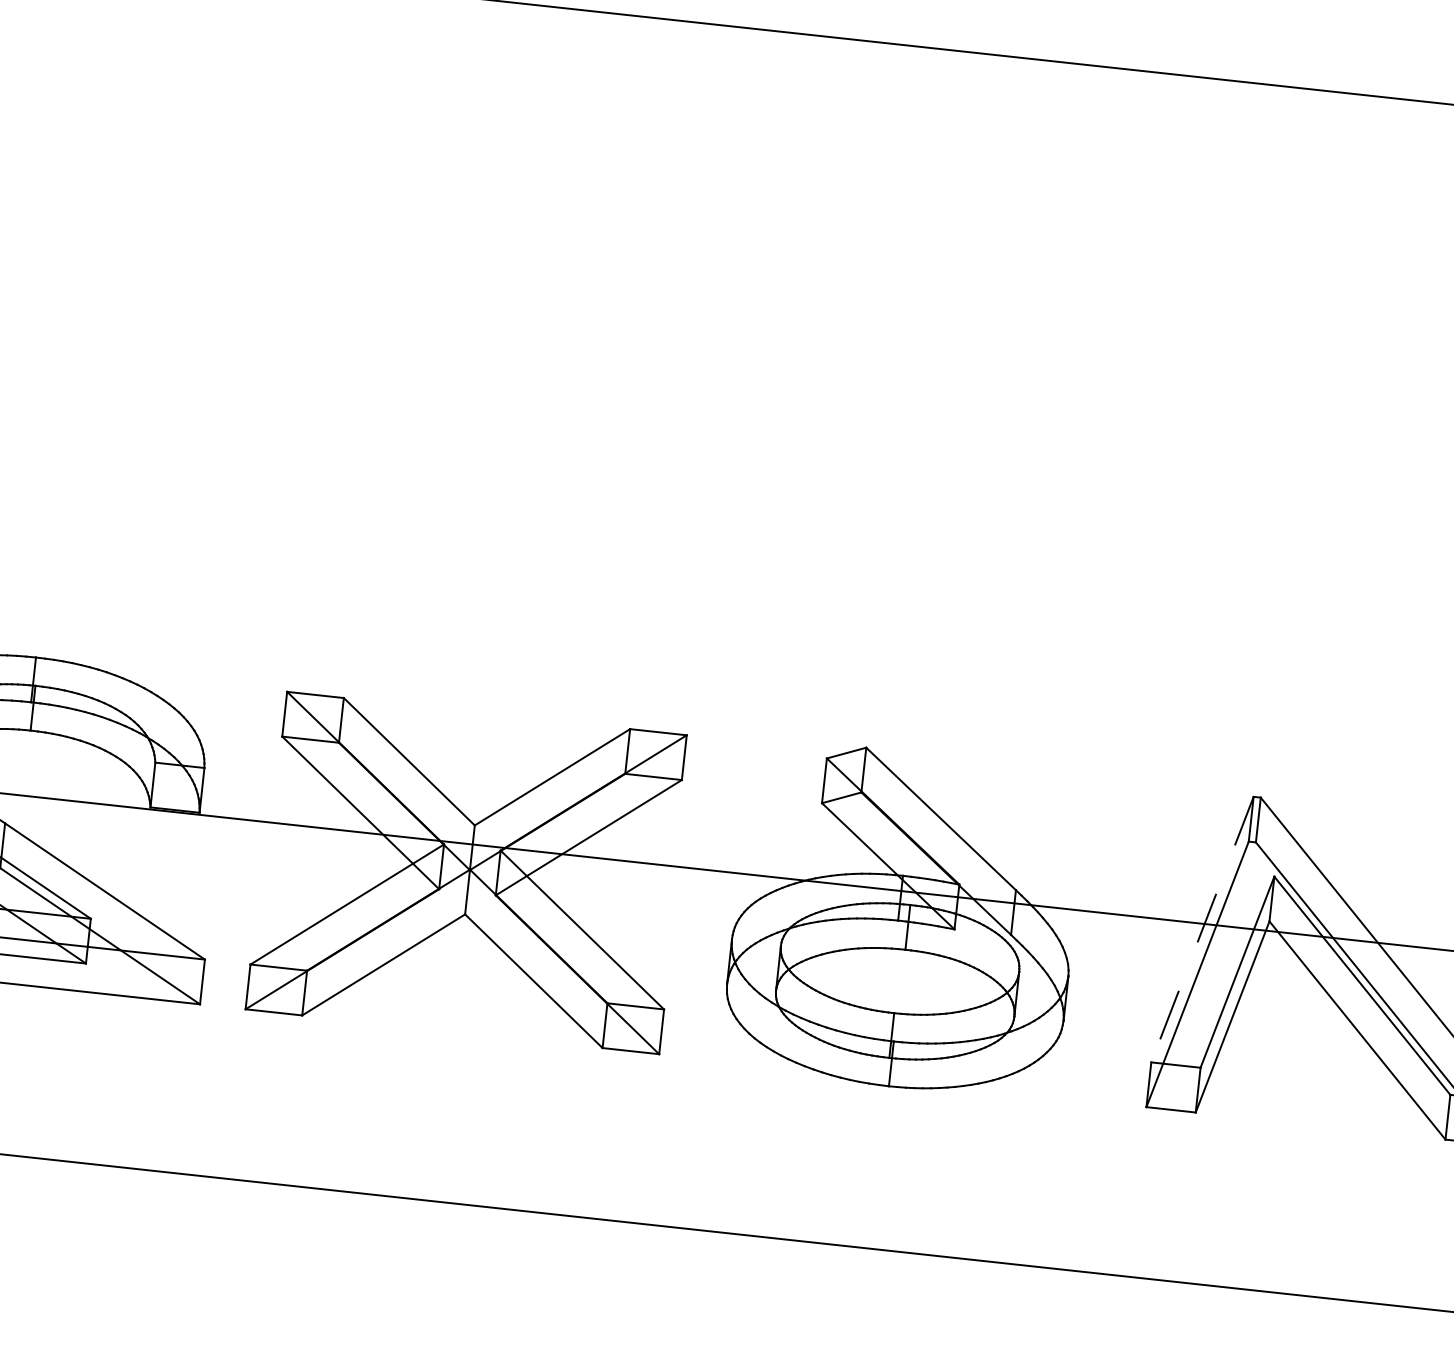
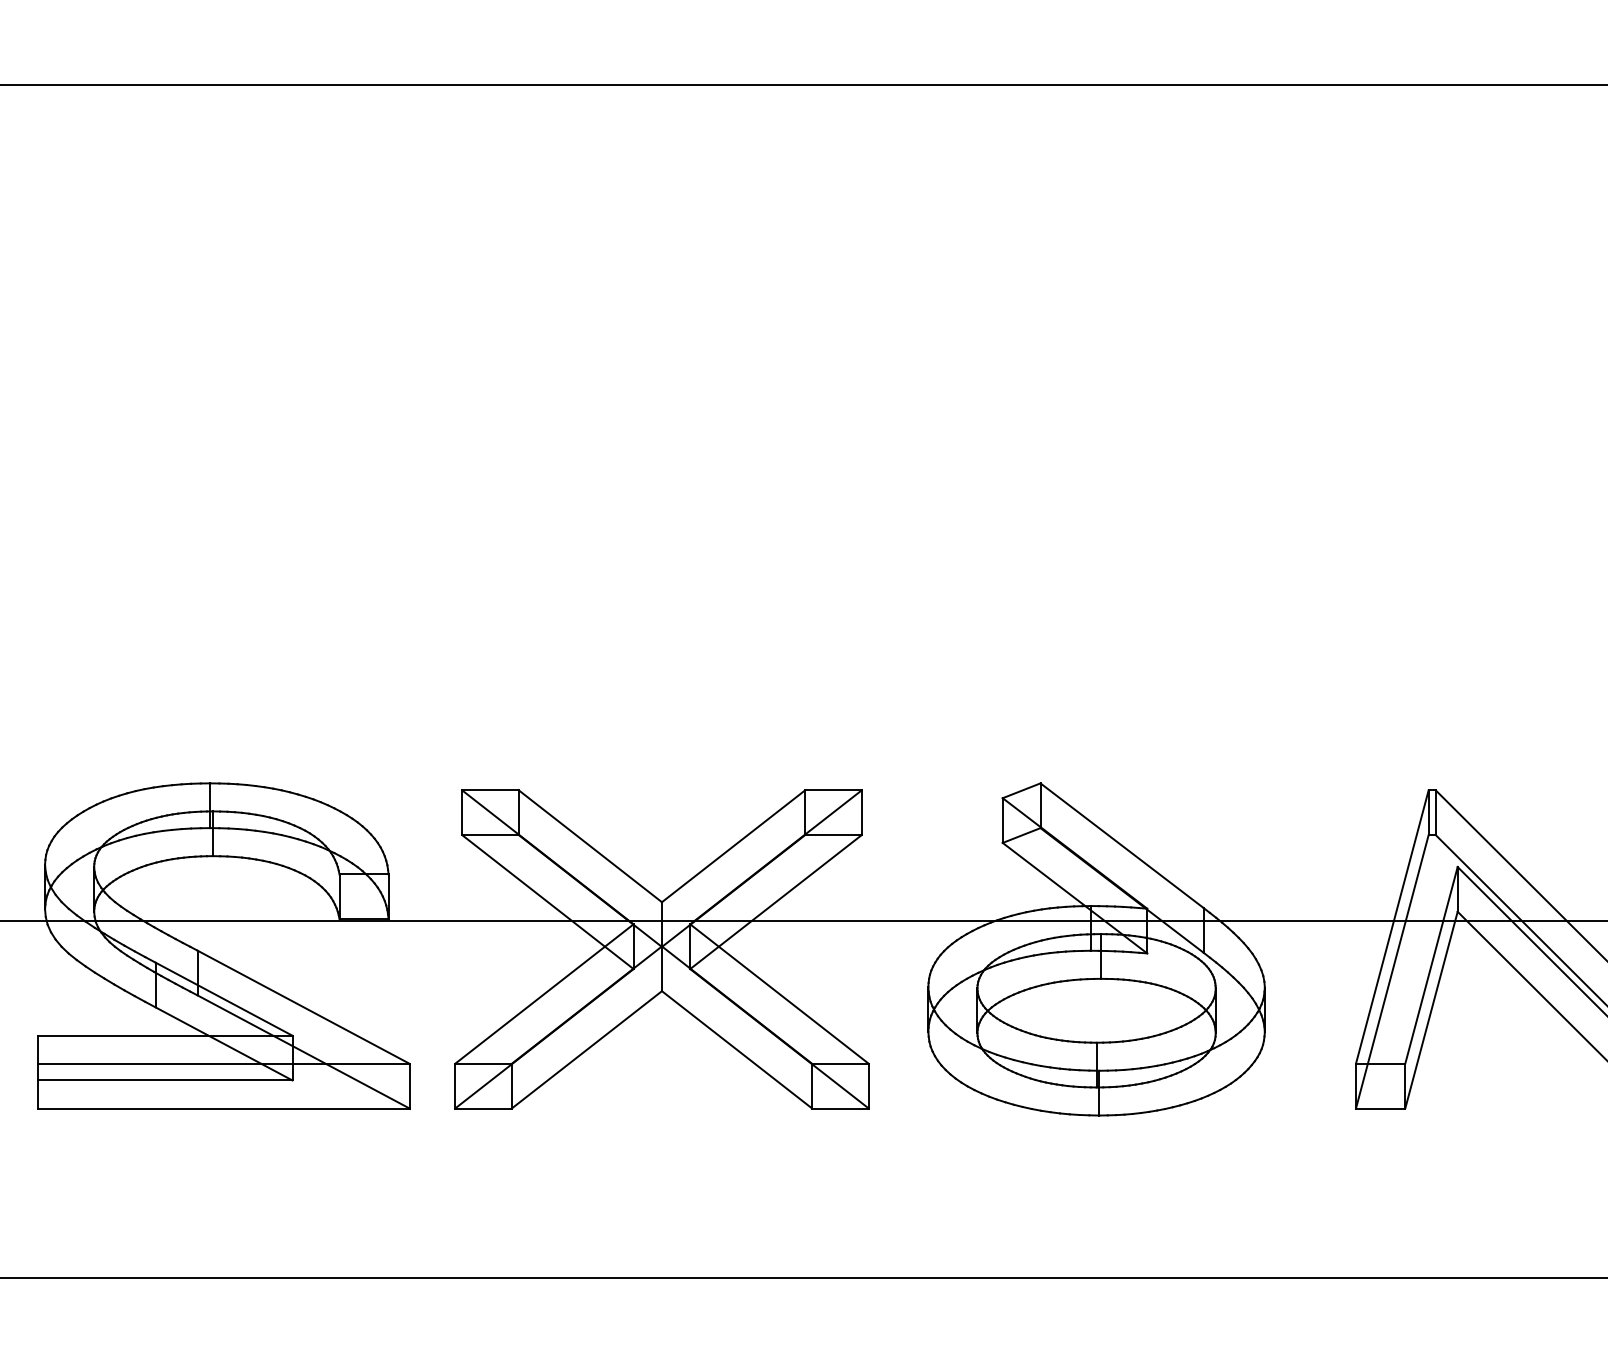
line: (1202, 930) -> (1392, 927), dashed -> solid

